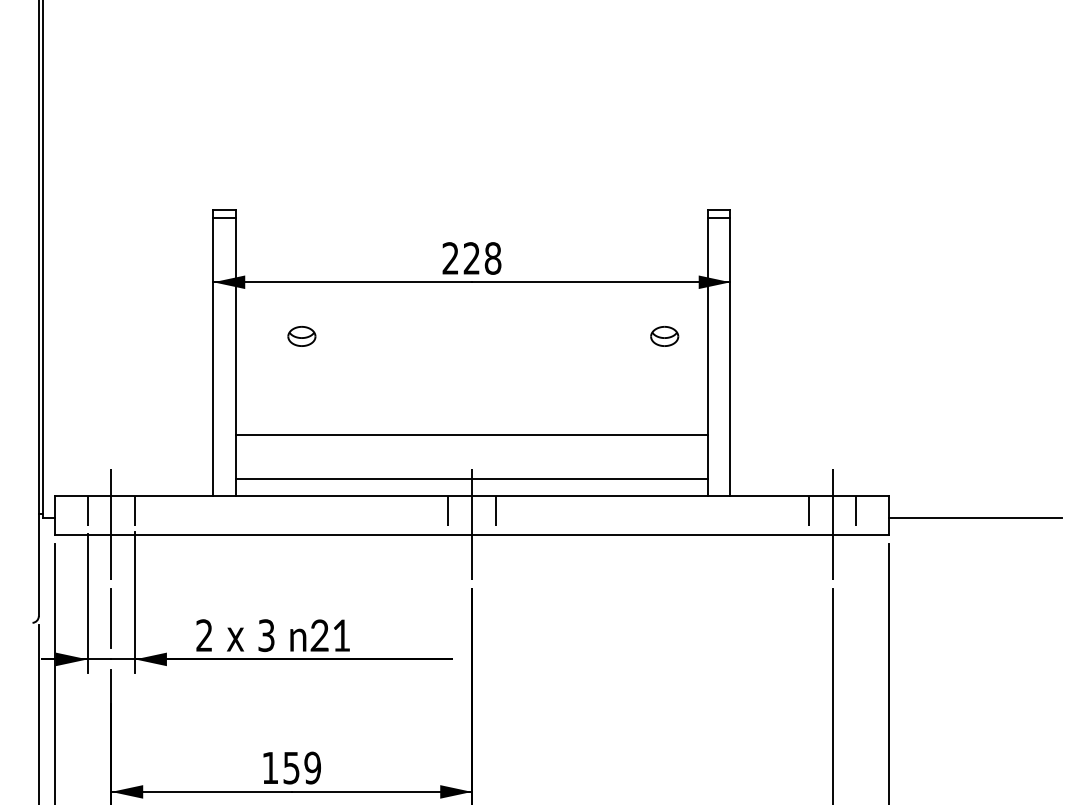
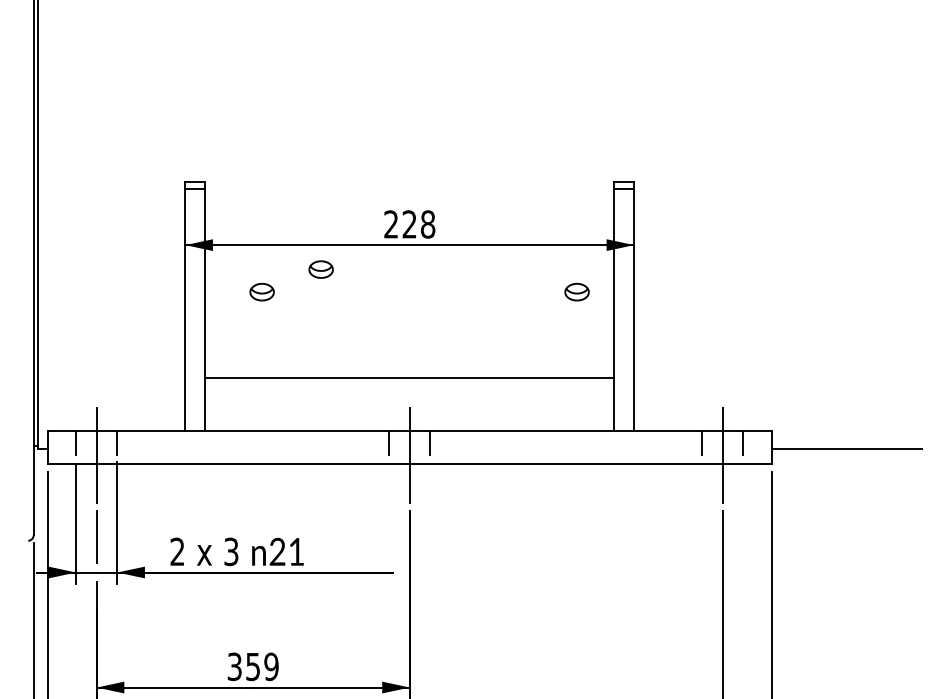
part: (369, 310) -> (320, 269), added
line: (471, 478) -> (409, 415), removed
text: (270, 767) -> (234, 666), 159 -> 359

